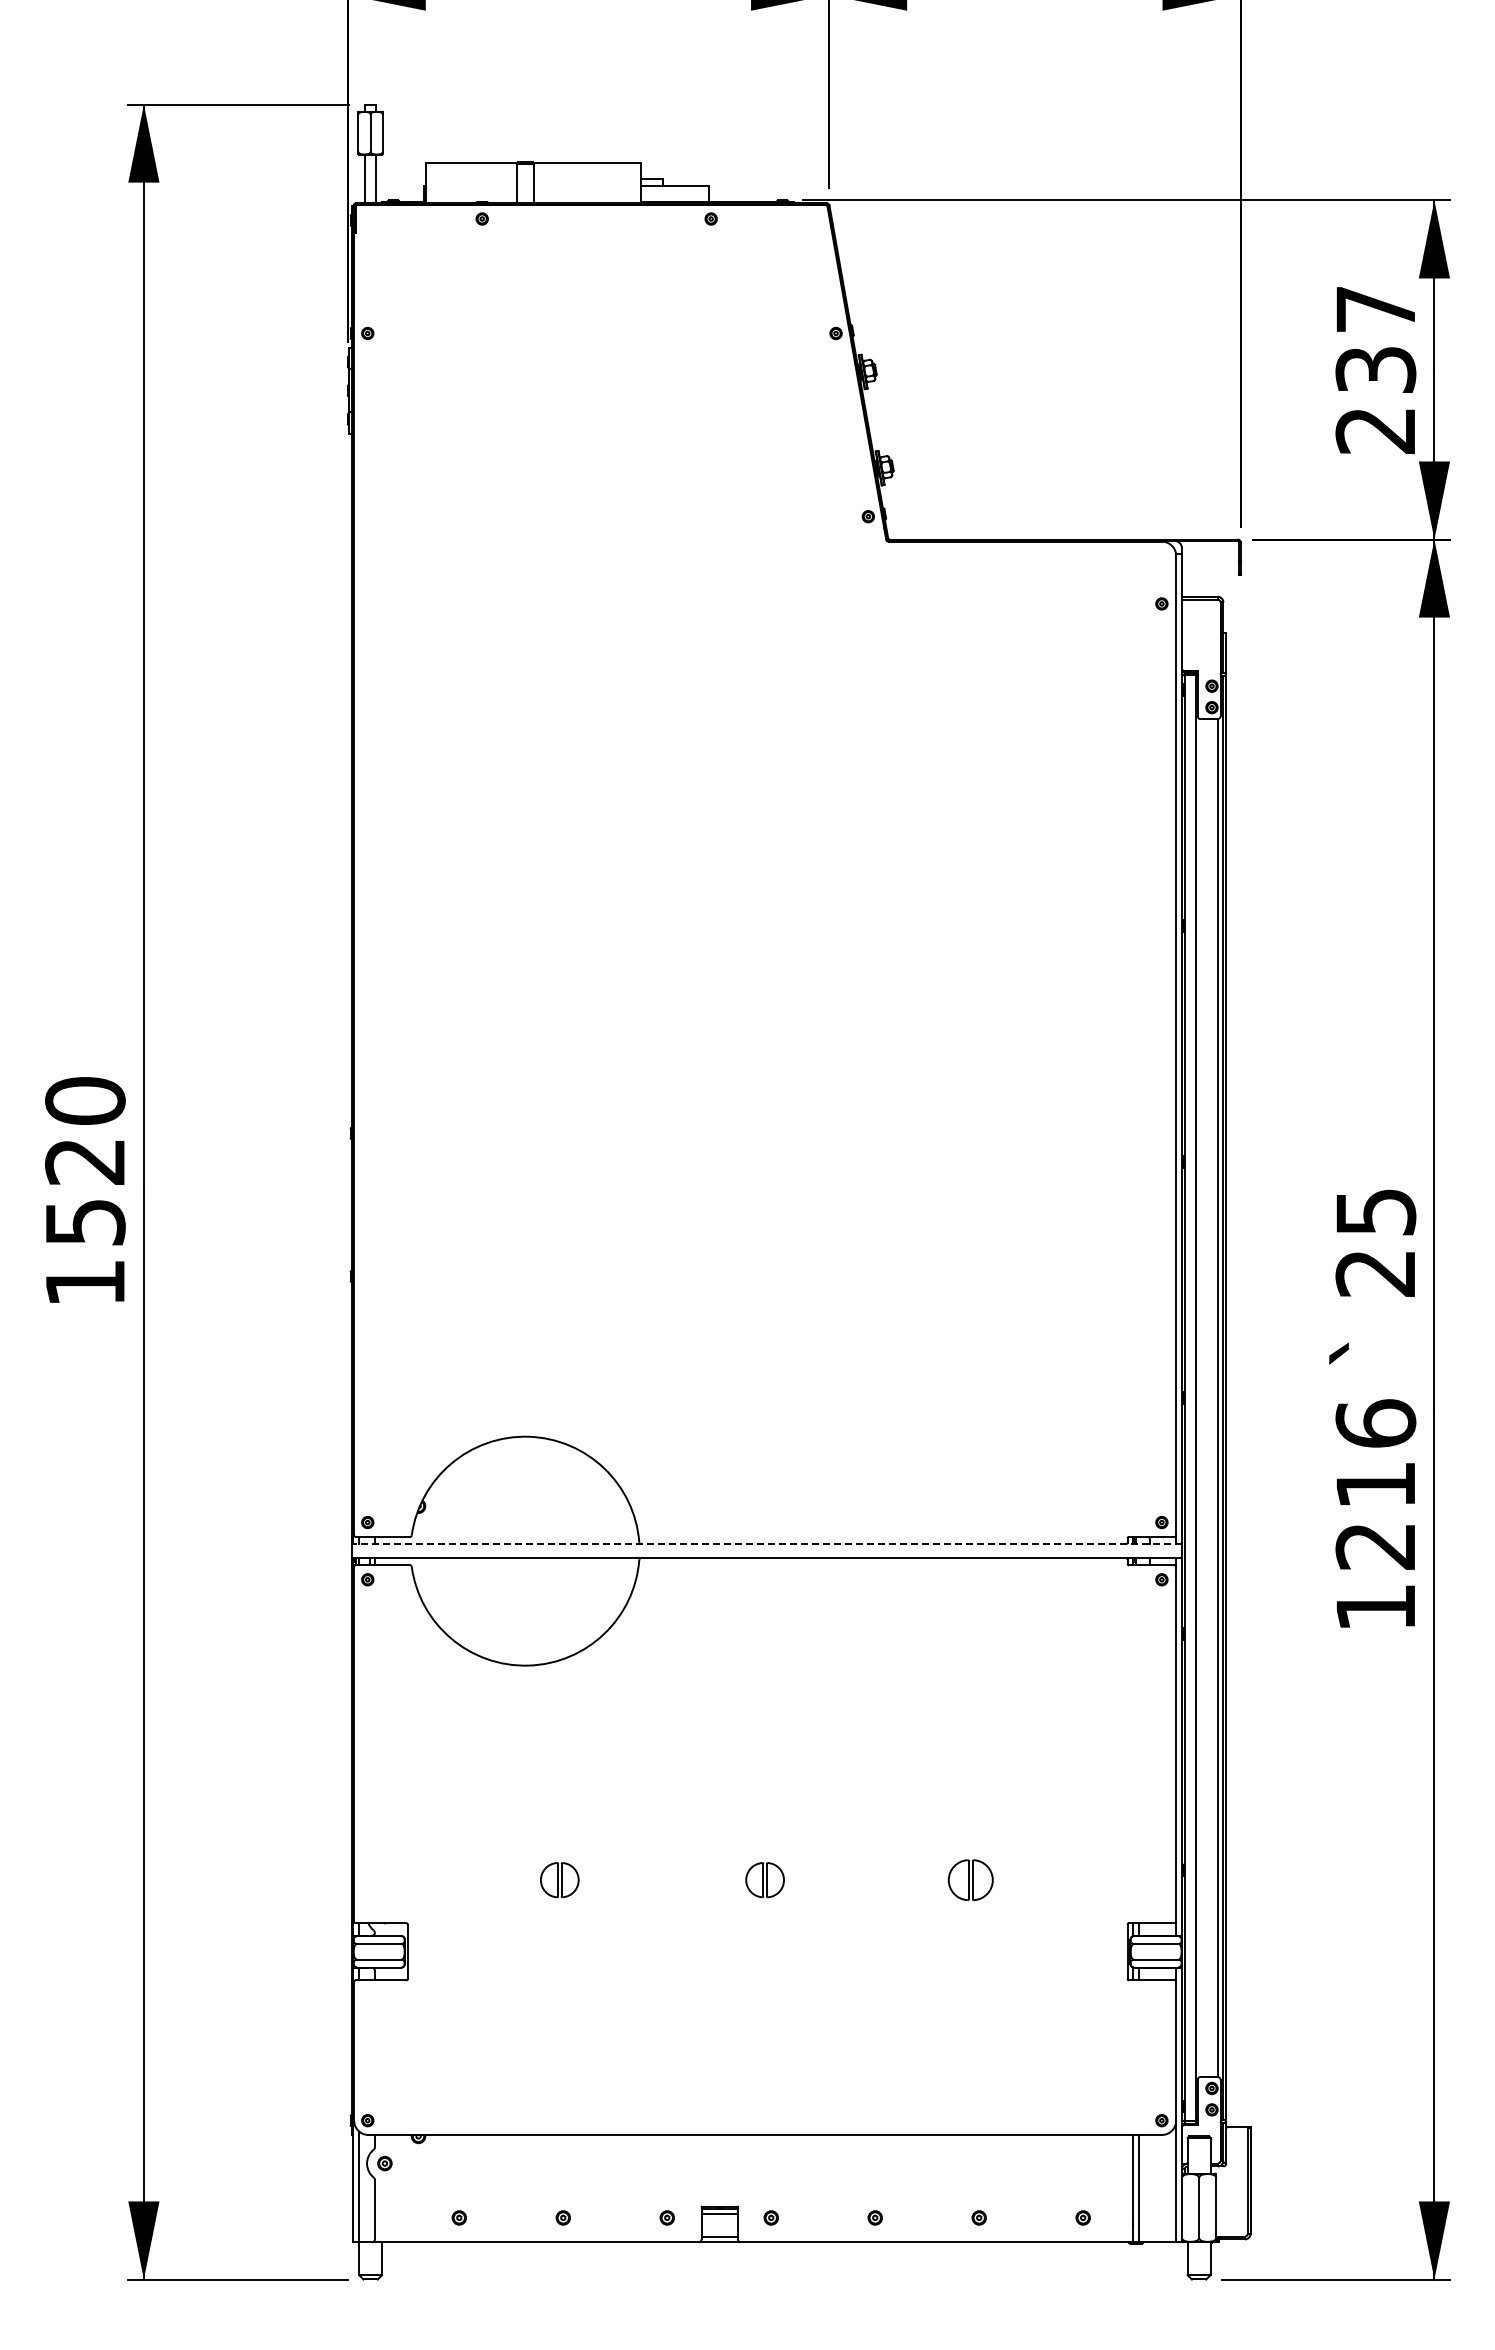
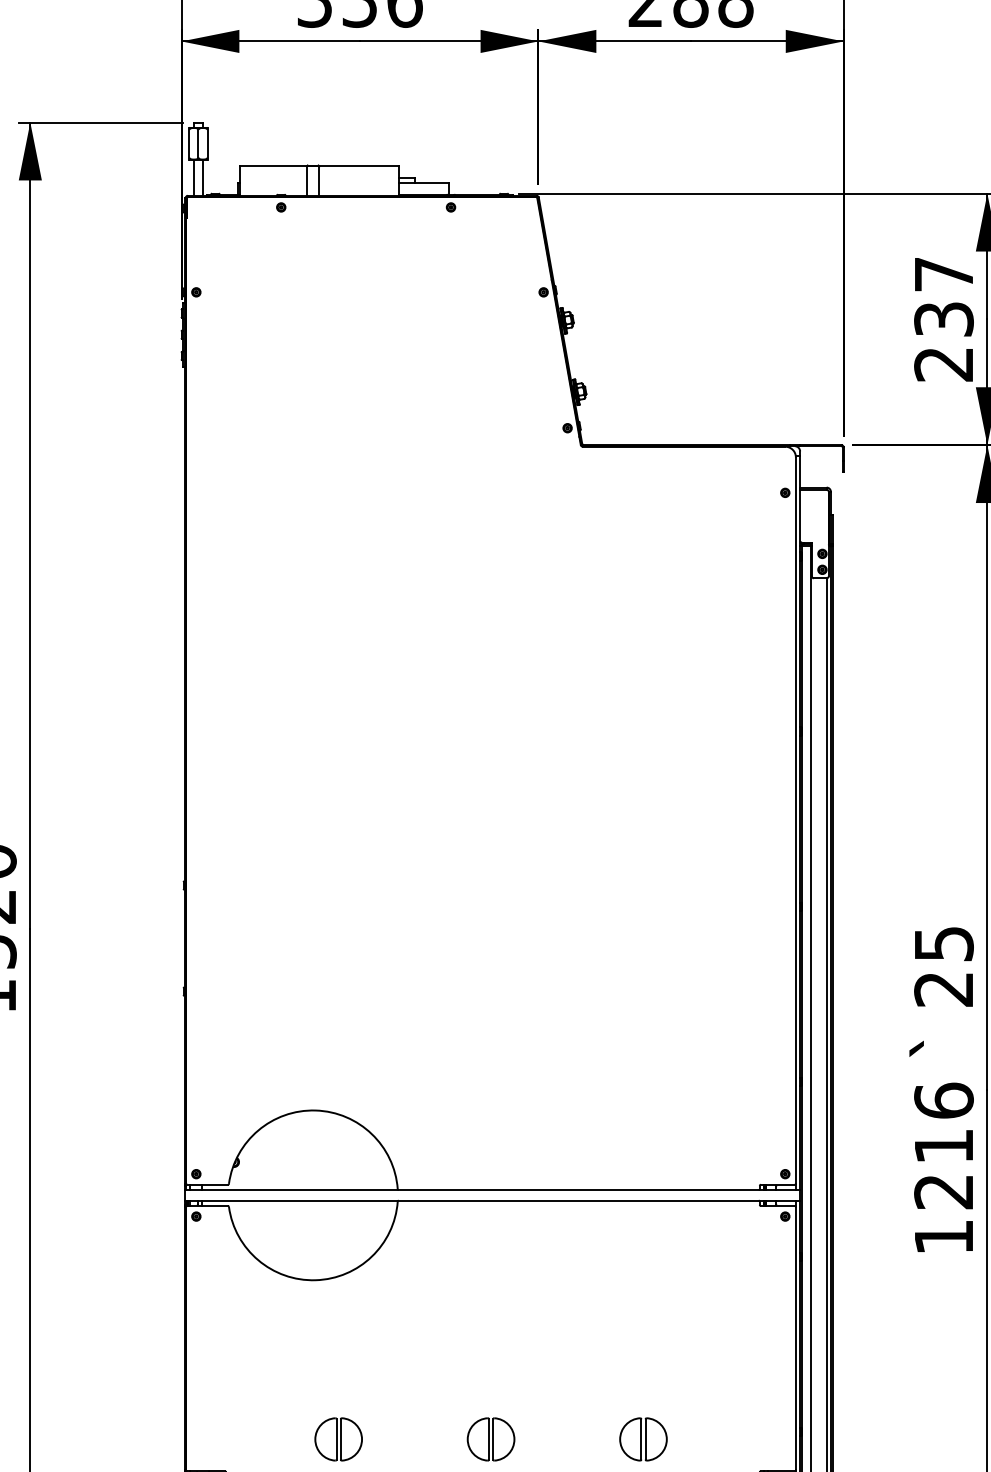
line: (766, 1544) -> (492, 1190), dashed -> solid
part: (559, 1879) -> (338, 1438), size x1.67
part: (764, 1879) -> (490, 1438), size x1.67
part: (970, 1879) -> (643, 1438), size x1.43

